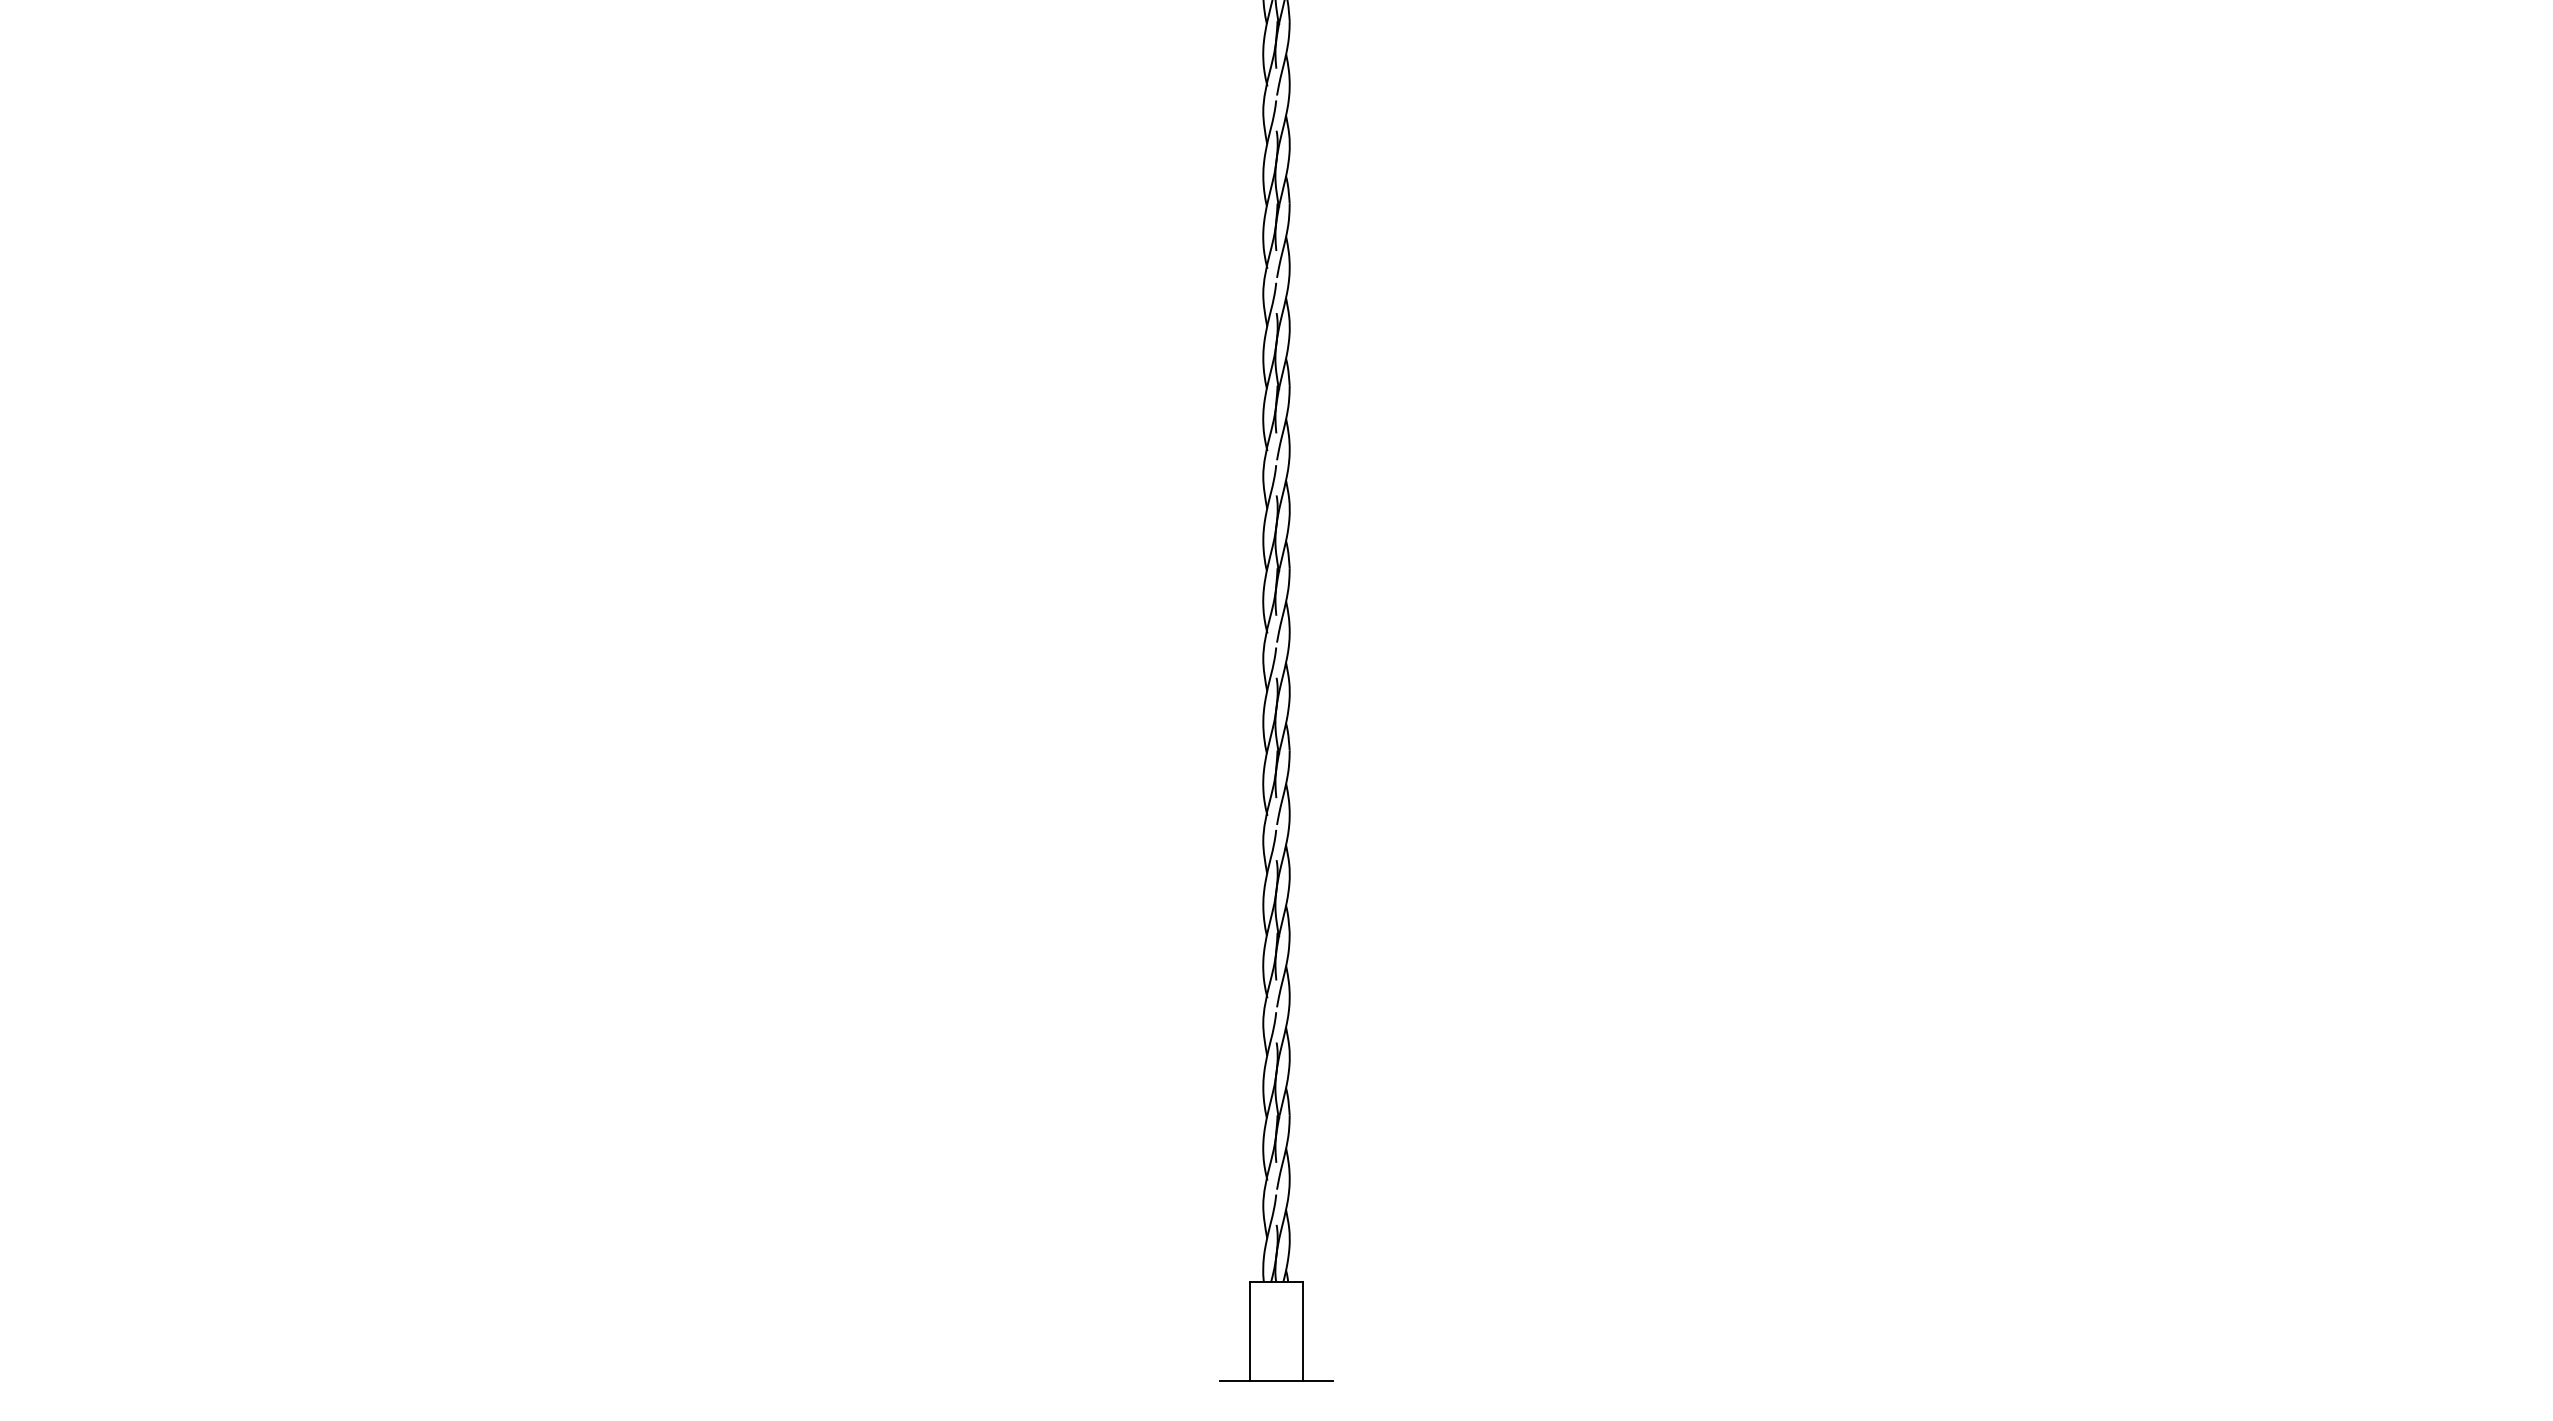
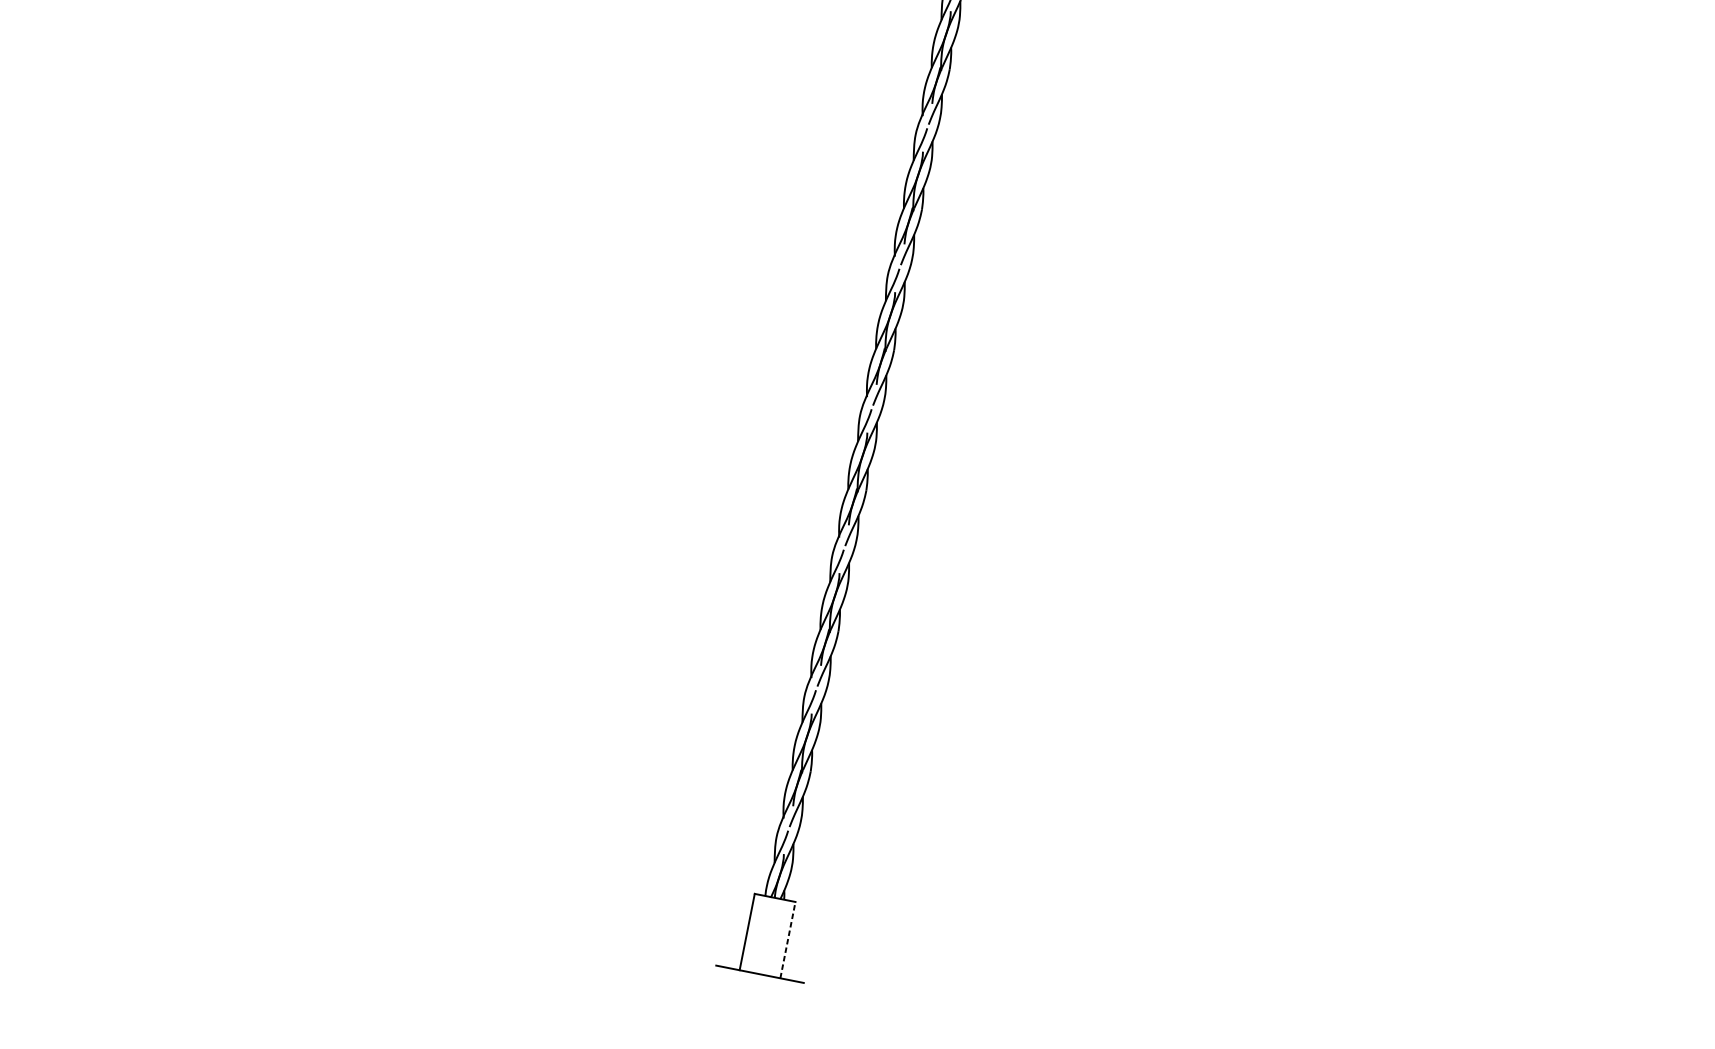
line: (1302, 1331) -> (787, 940), solid -> dashed

